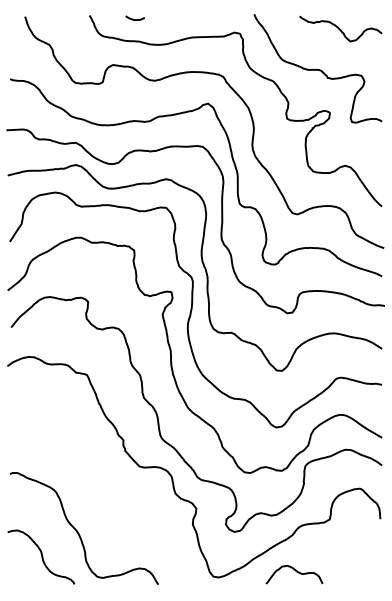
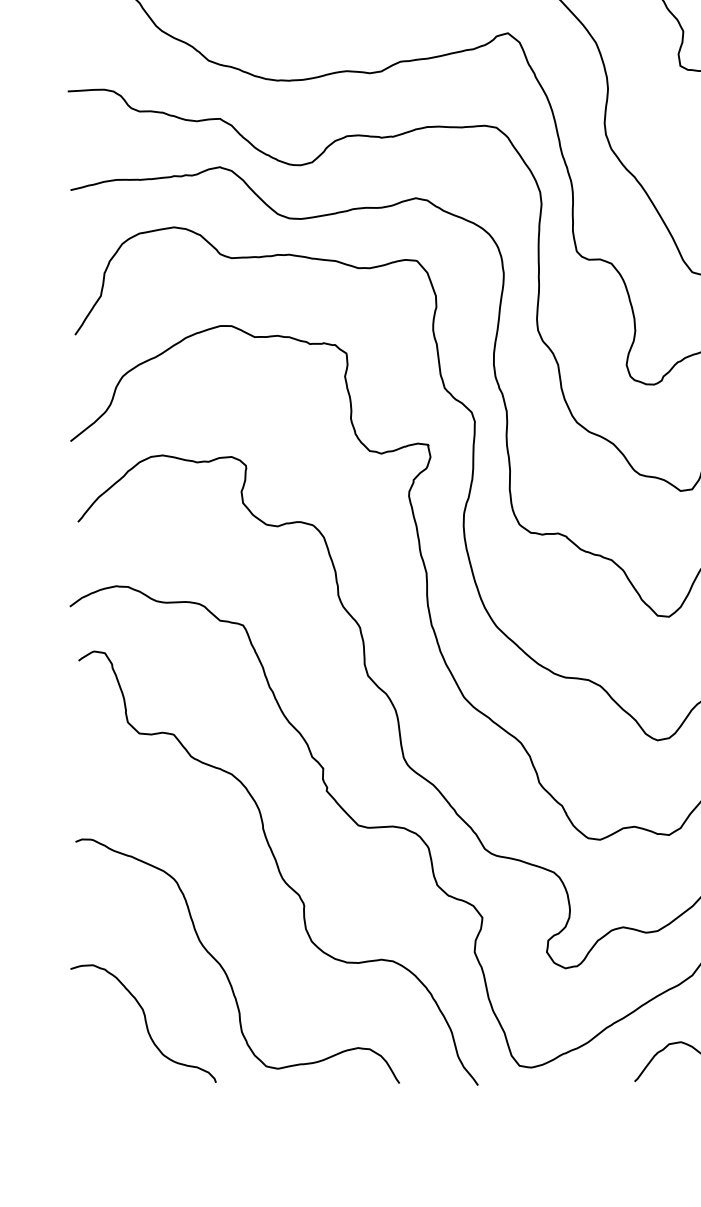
curve: (102, 485) -> (277, 866), added

